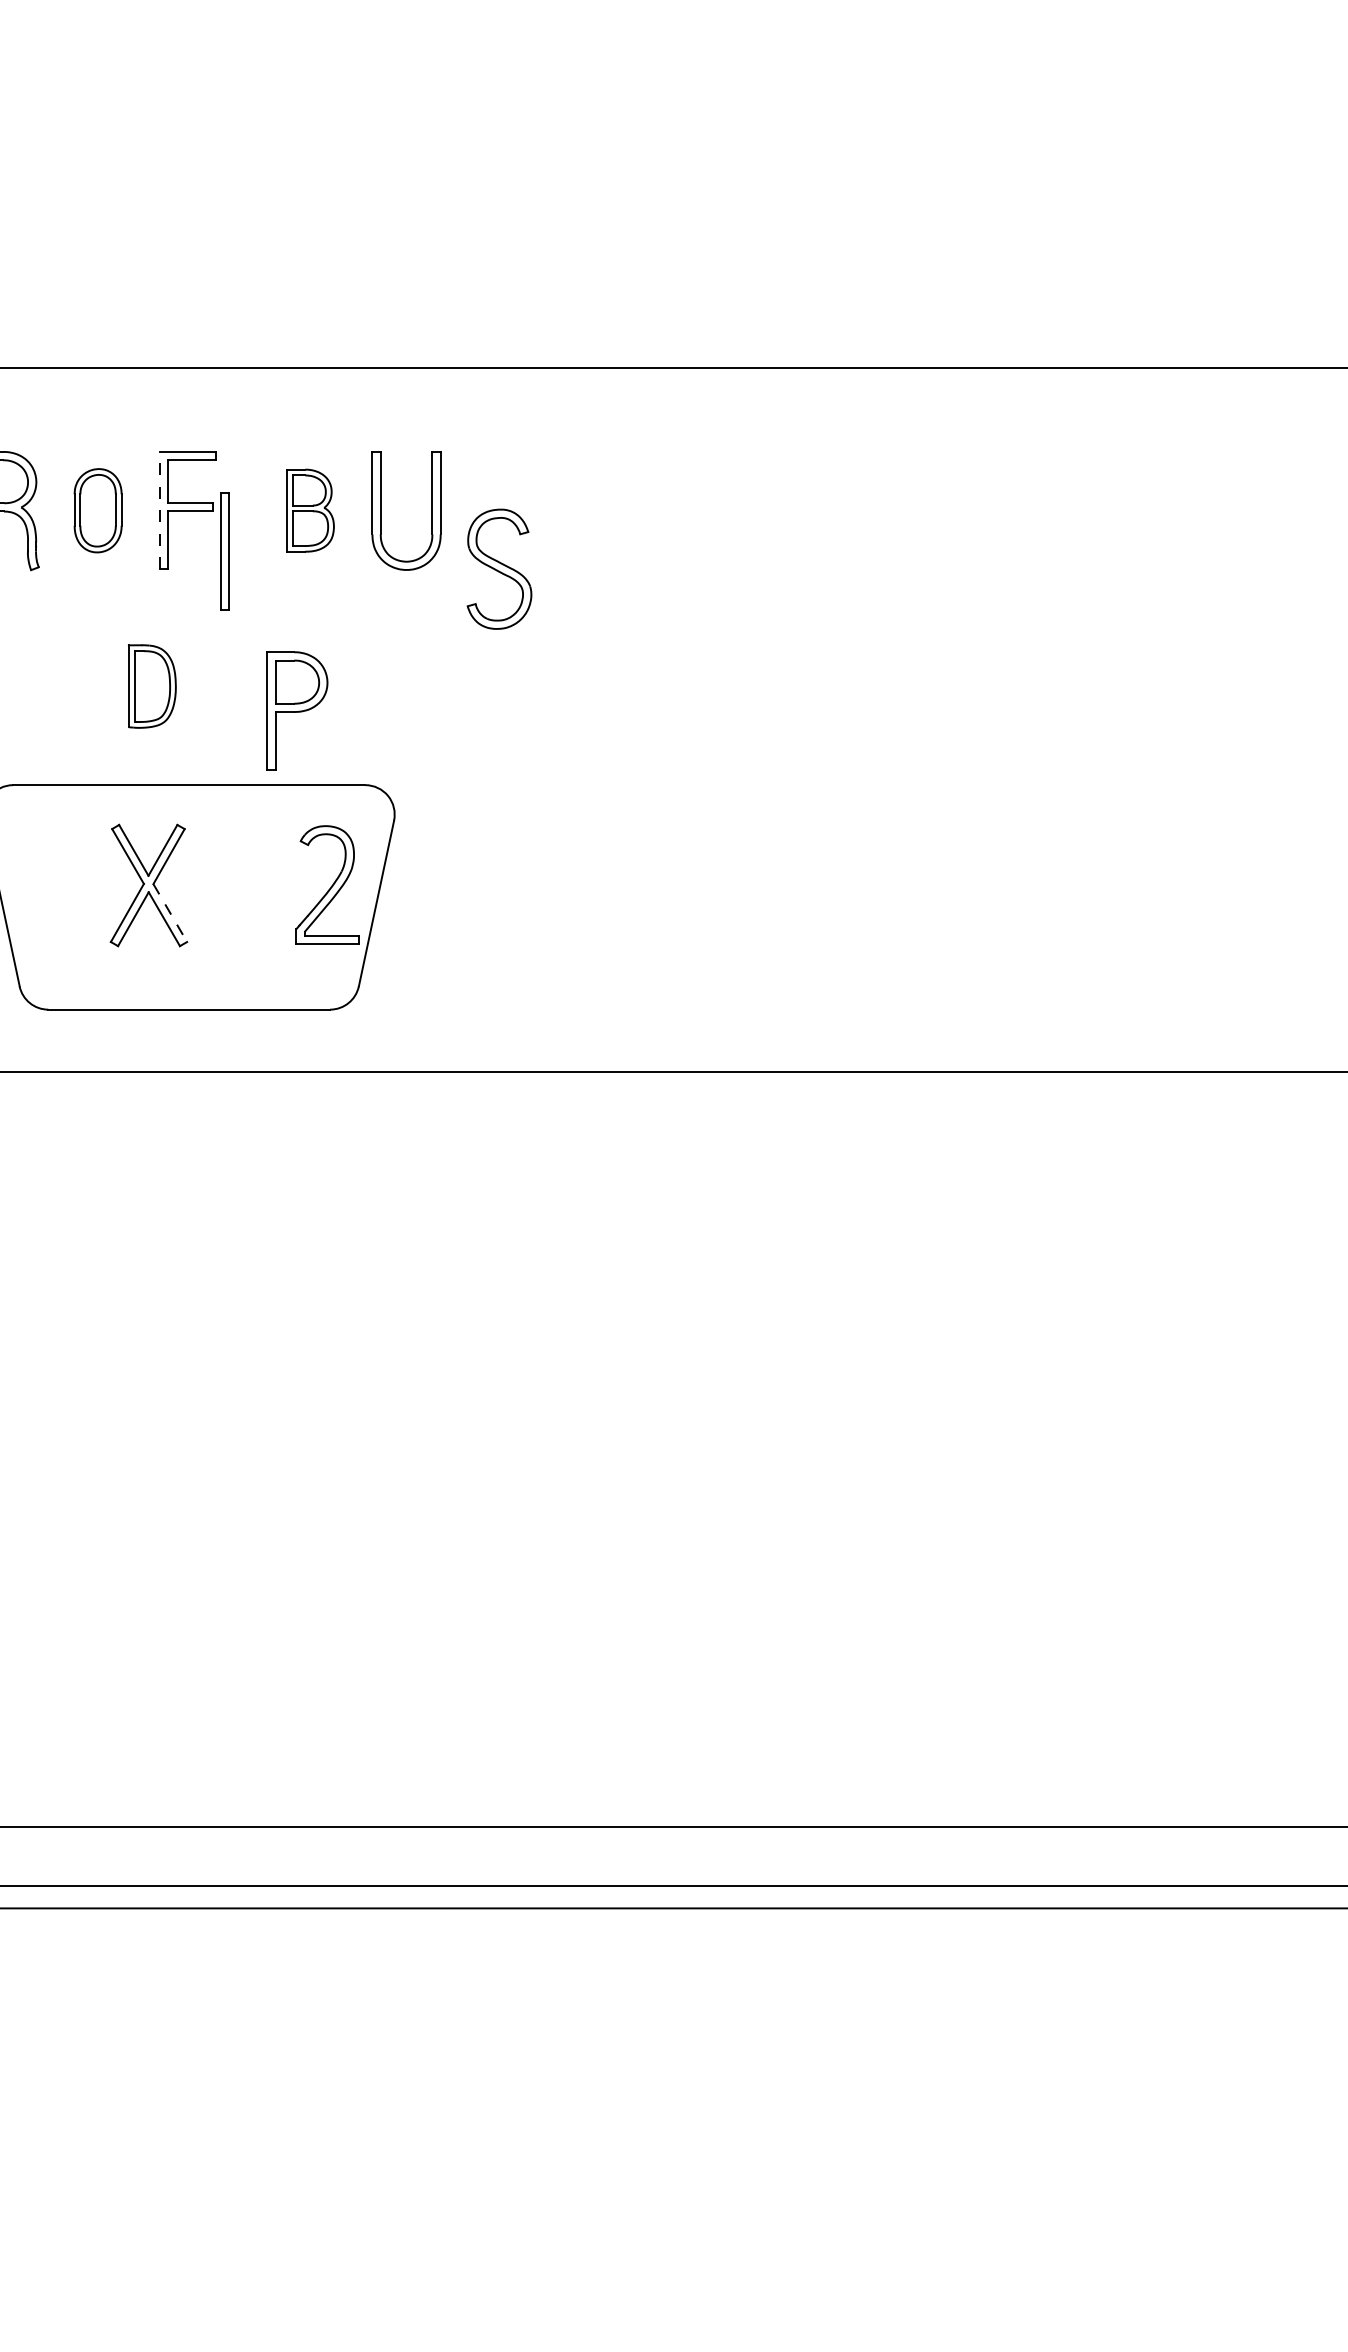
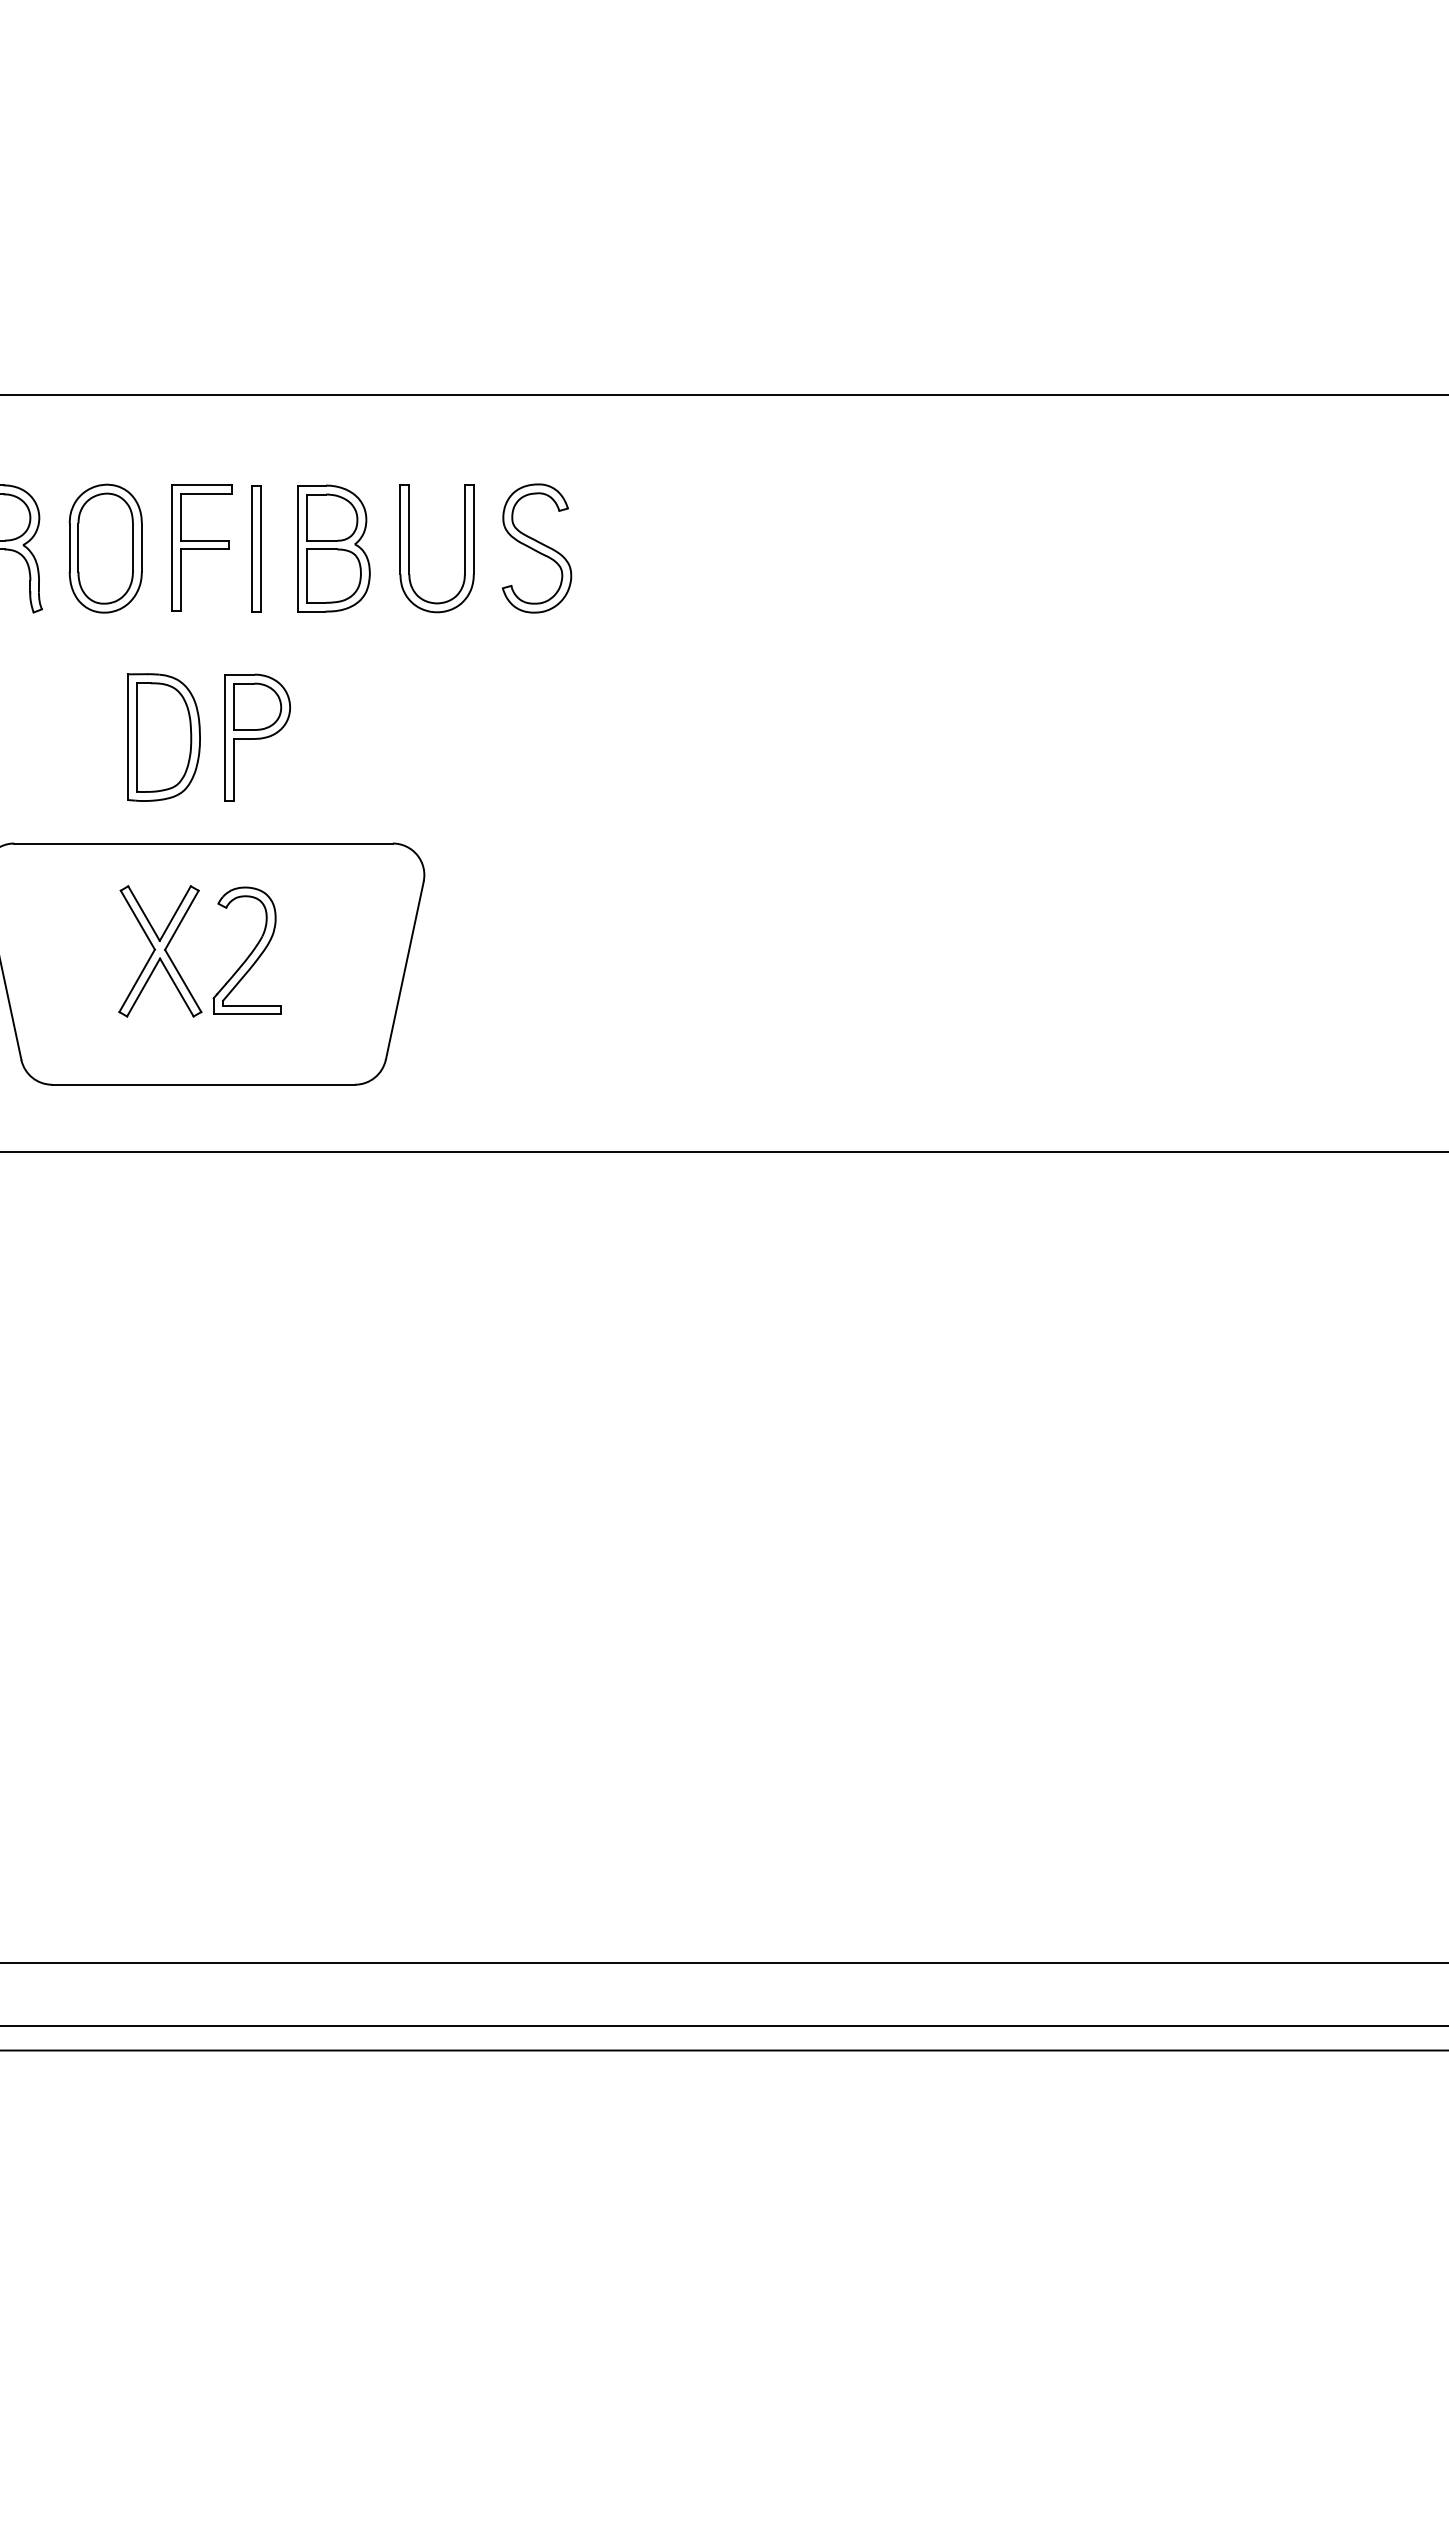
part: (97, 510) -> (105, 548), size x1.43
line: (159, 510) -> (171, 548), dashed -> solid
part: (310, 510) -> (333, 548), size x1.43
part: (225, 551) -> (256, 548), moved
part: (499, 569) -> (537, 548), moved
part: (151, 686) -> (163, 737), size x1.43
part: (297, 710) -> (257, 737), moved
part: (326, 884) -> (246, 950), moved
line: (170, 912) -> (183, 980), dashed -> solid

